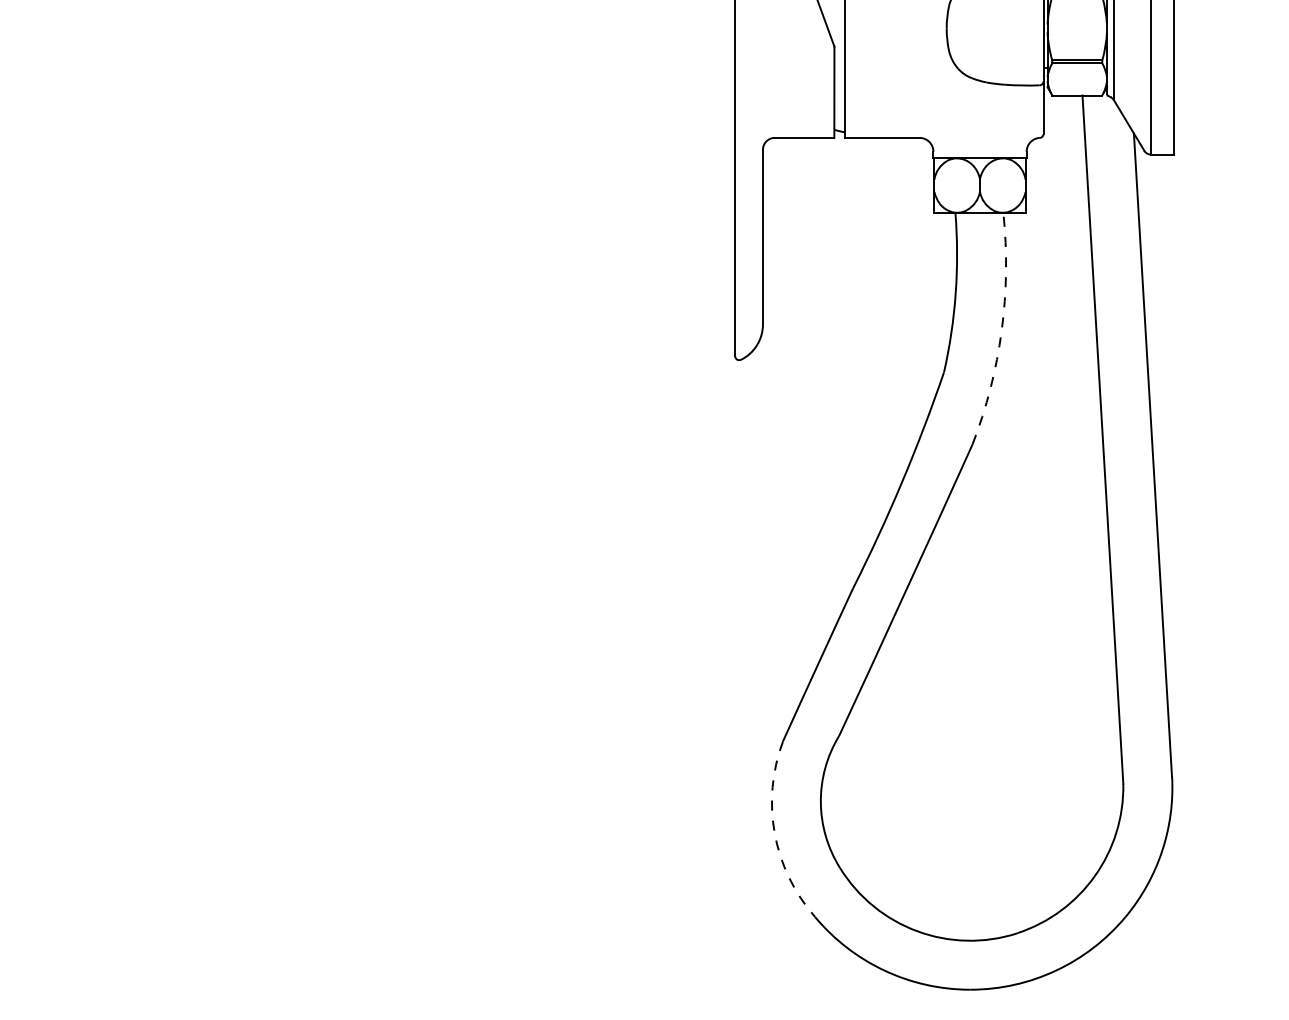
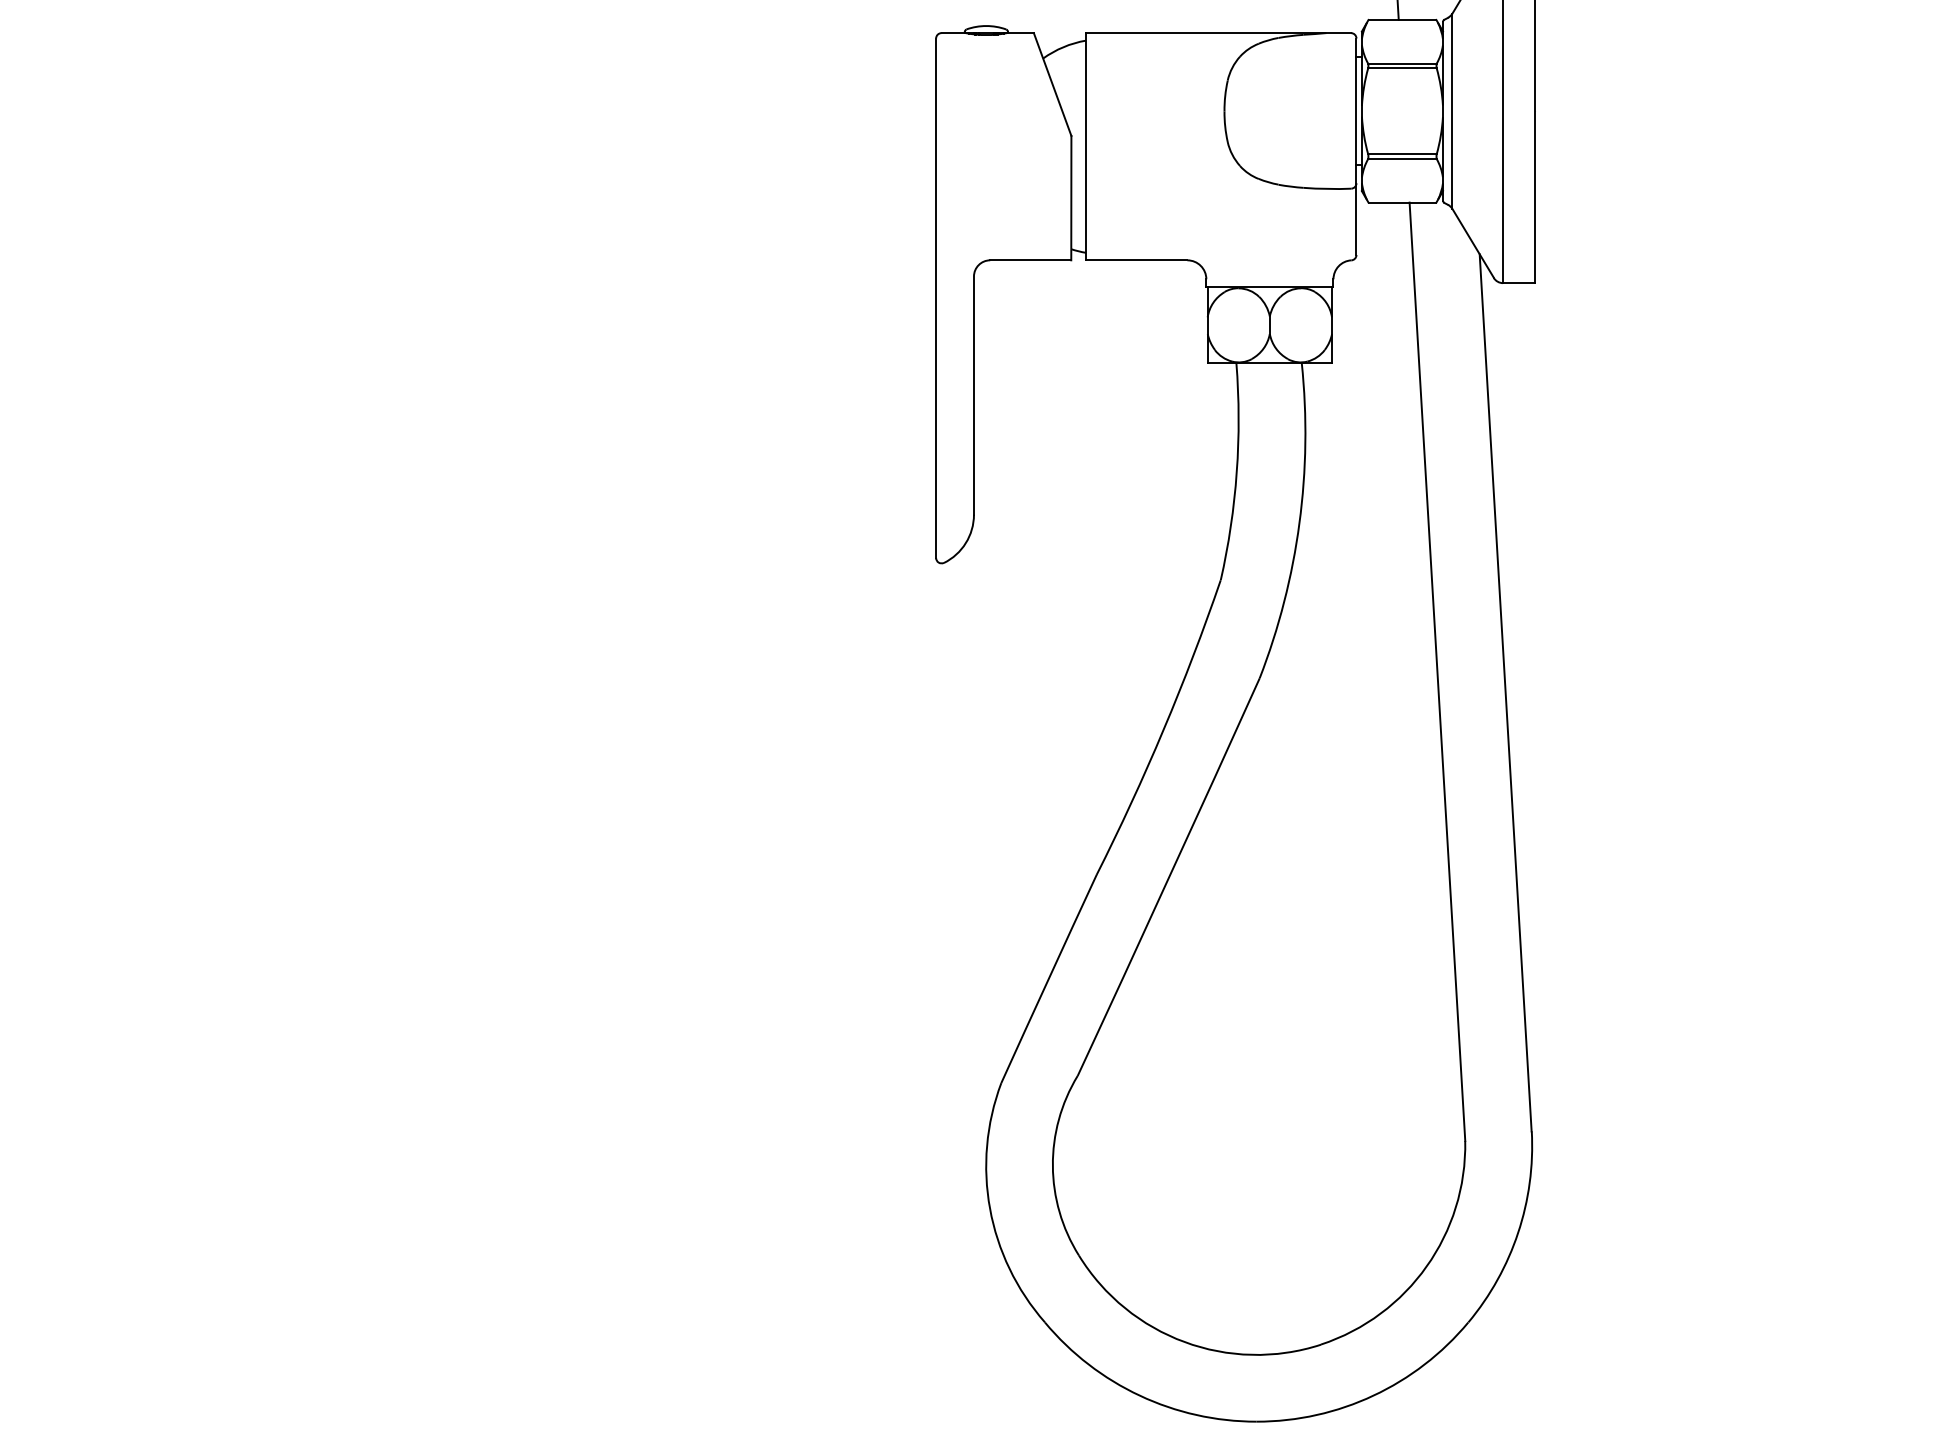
arc: (1001, 330) -> (1299, 523), dashed -> solid
arc: (775, 833) -> (990, 1208), dashed -> solid

